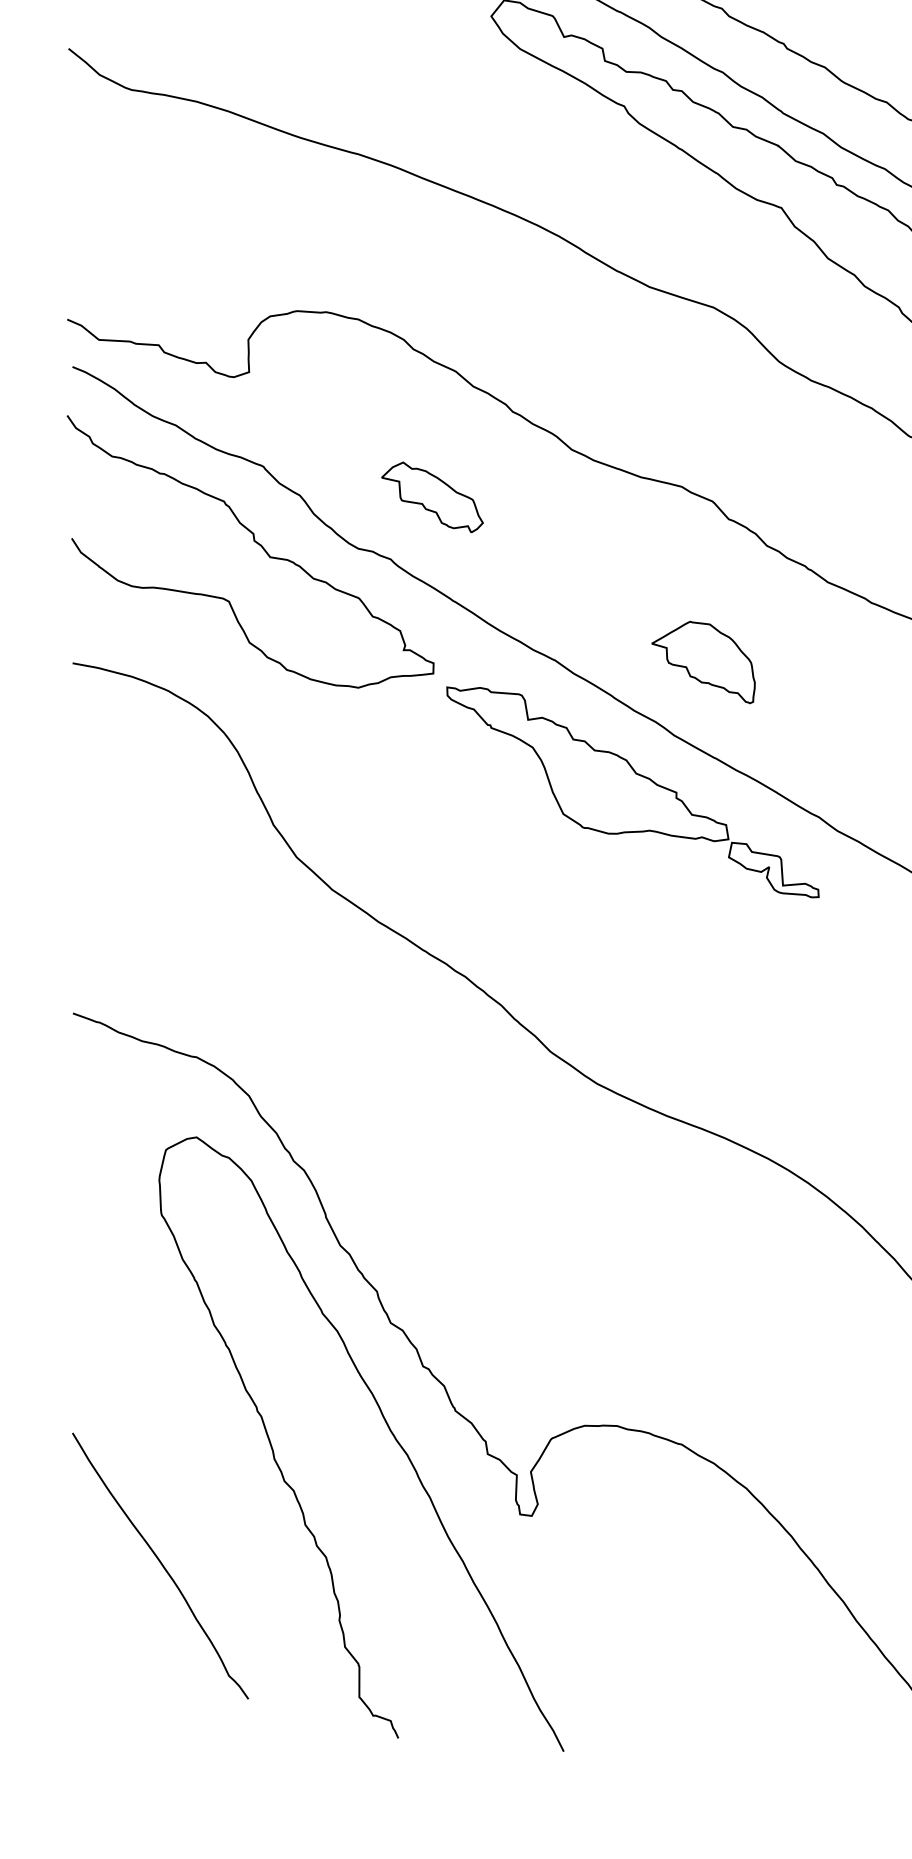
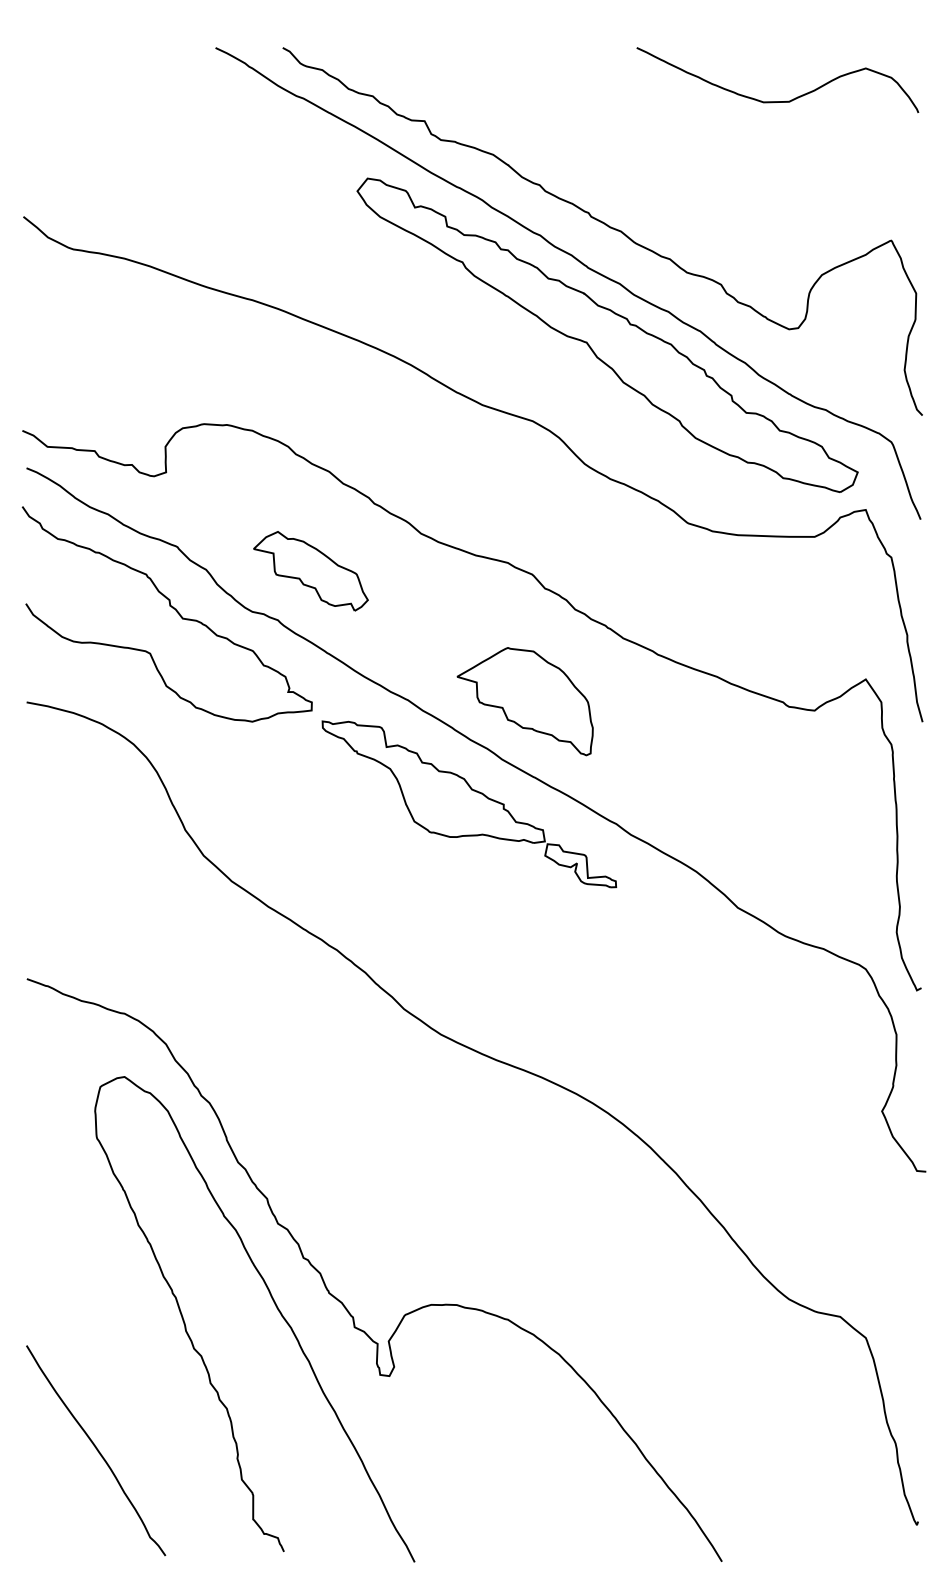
part: (431, 497) -> (310, 571), size x1.43
part: (702, 662) -> (524, 701), size x1.67
curve: (161, 1565) -> (96, 1450), moved

